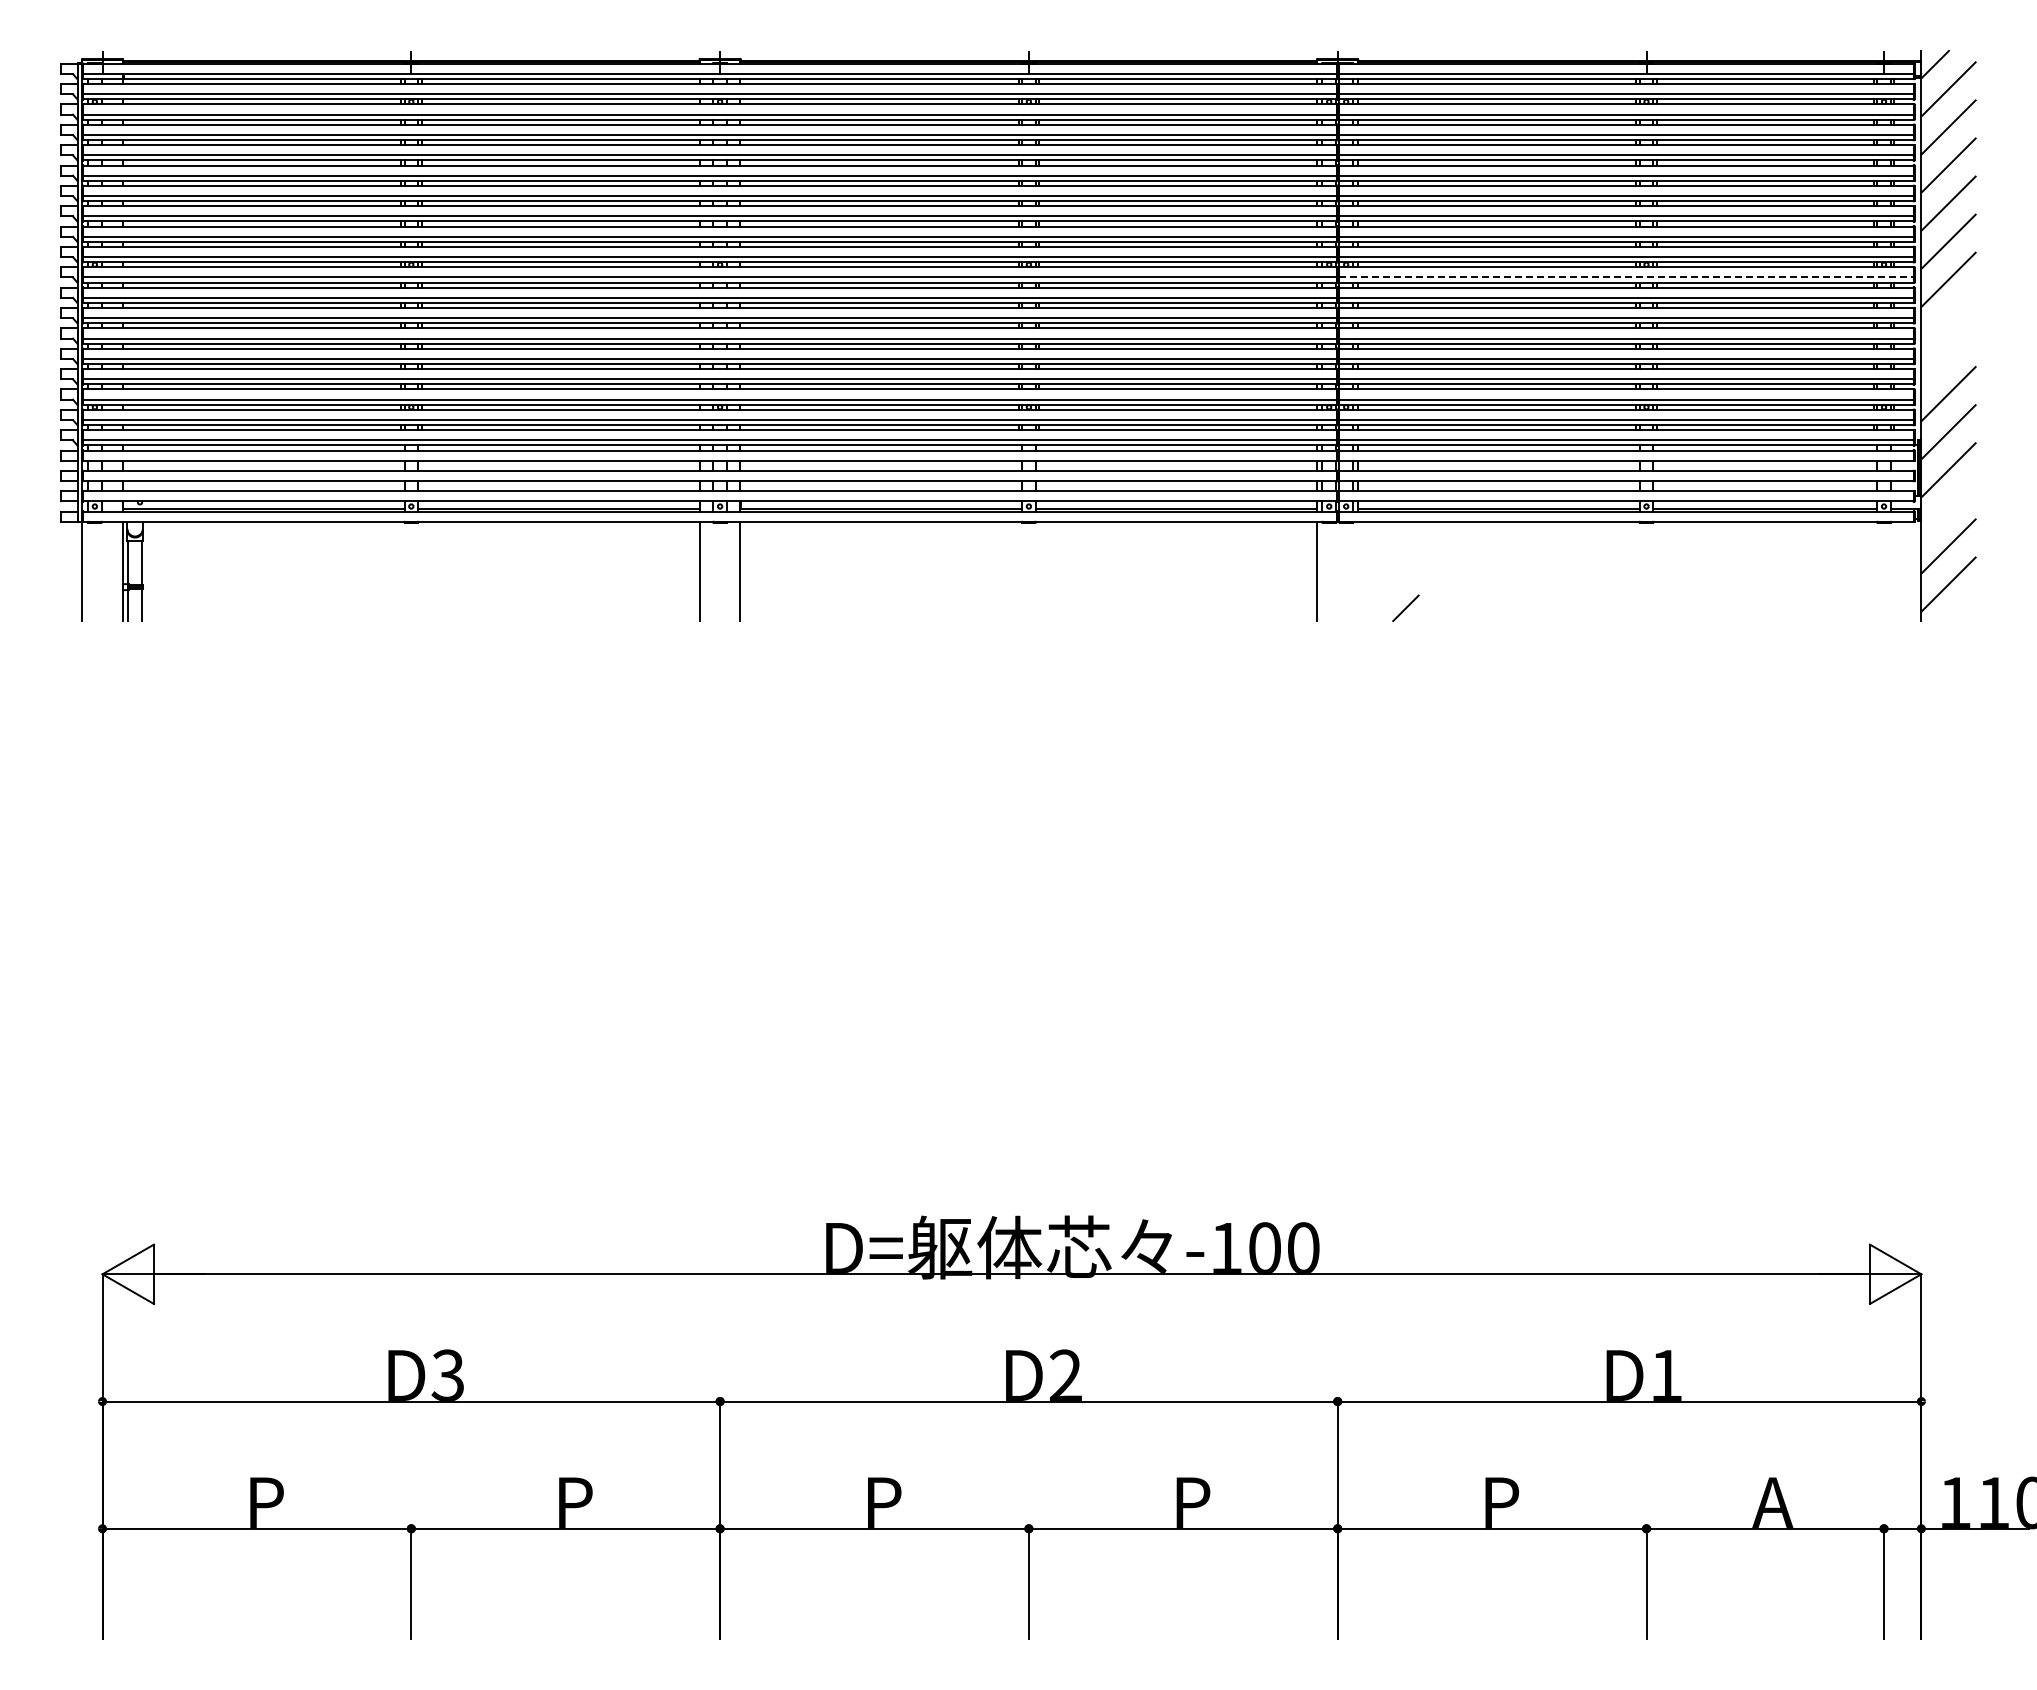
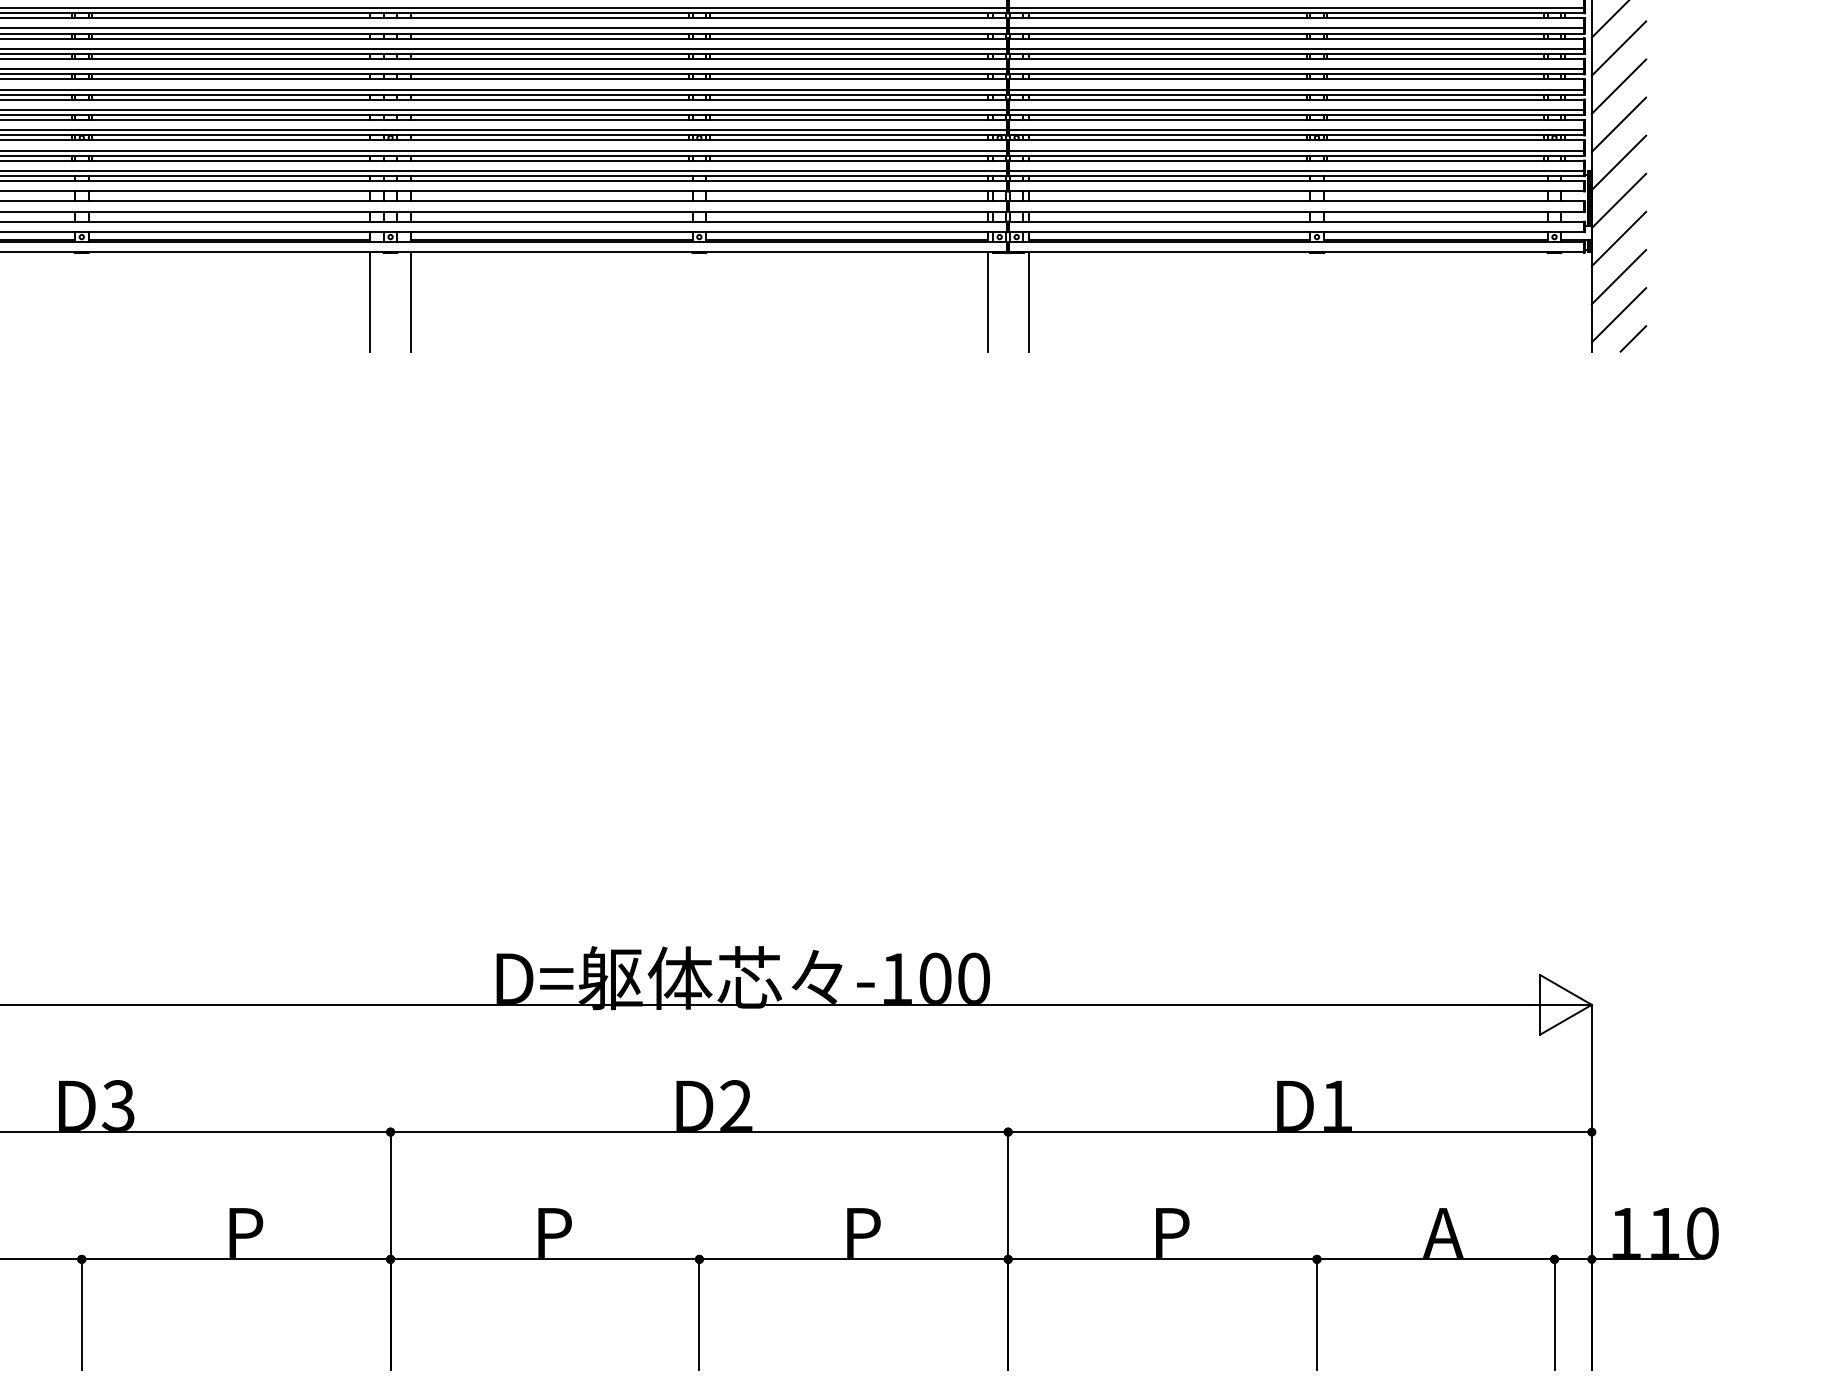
line: (1626, 277) -> (1296, 8), dashed -> solid
line: (1948, 317) -> (1618, 48), added
line: (1948, 355) -> (1618, 86), added
line: (1948, 508) -> (1618, 239), added
line: (1358, 571) -> (1028, 302), added
line: (1405, 608) -> (1632, 339), moved

